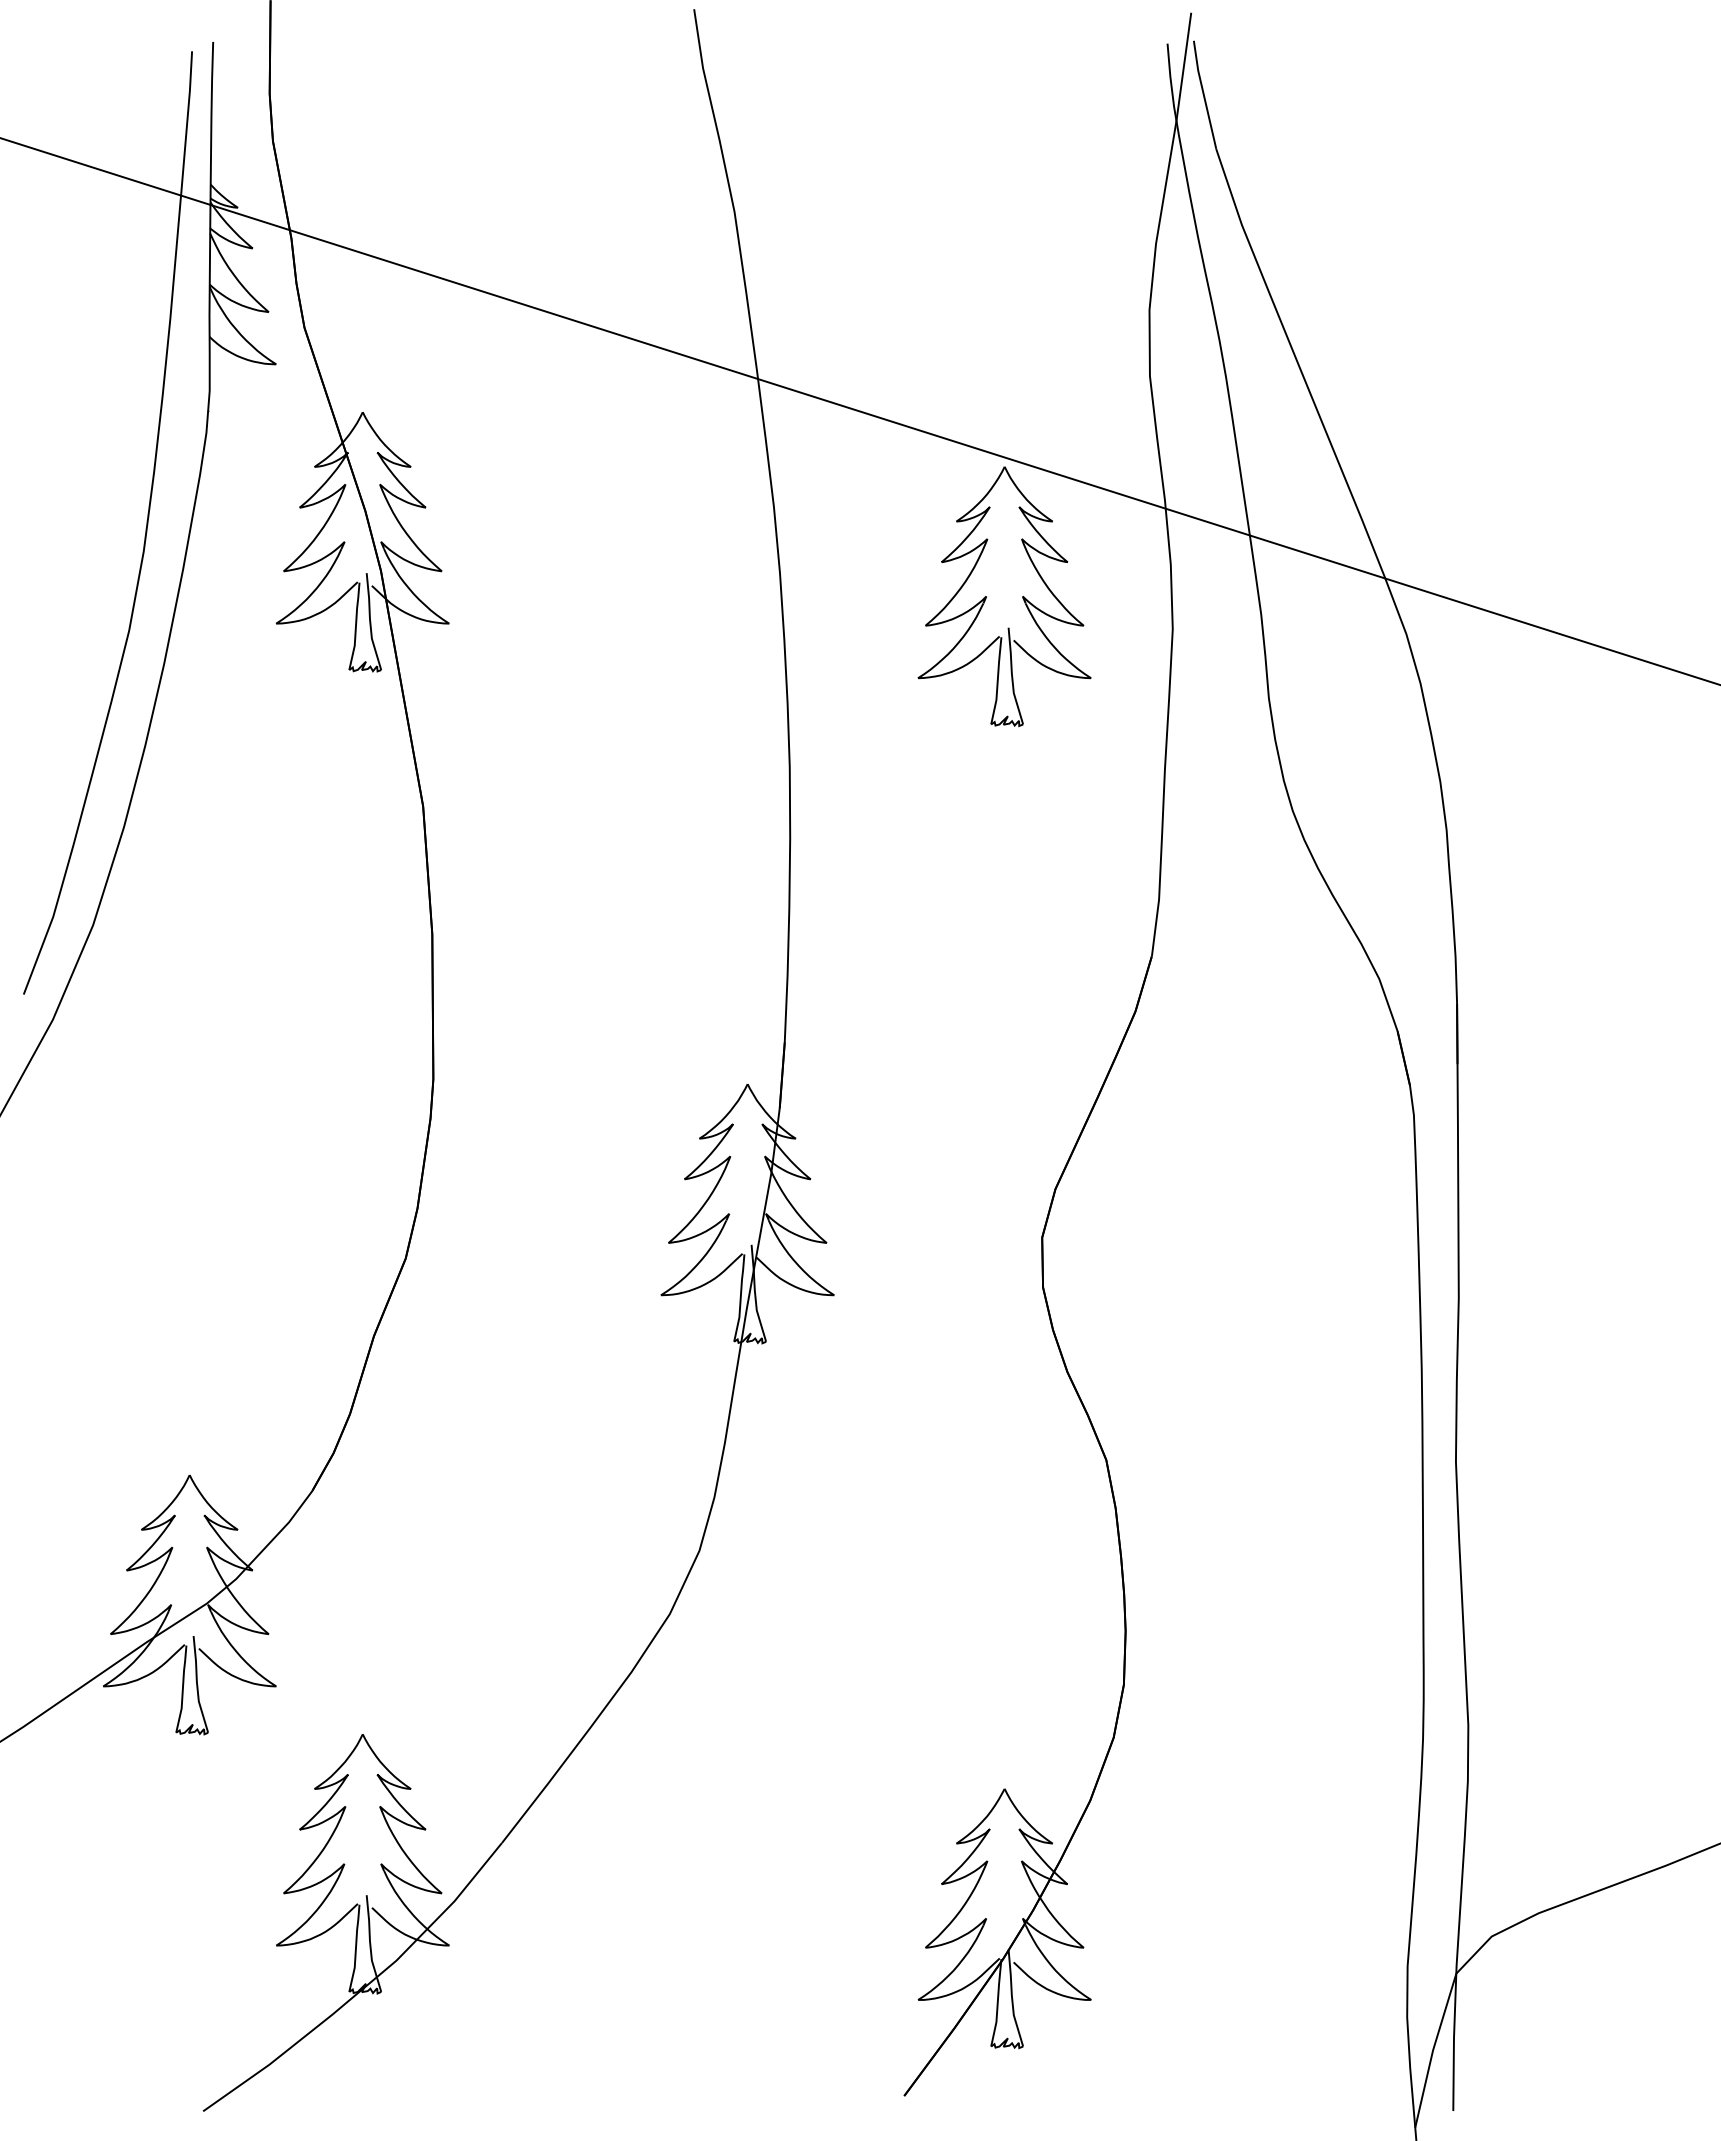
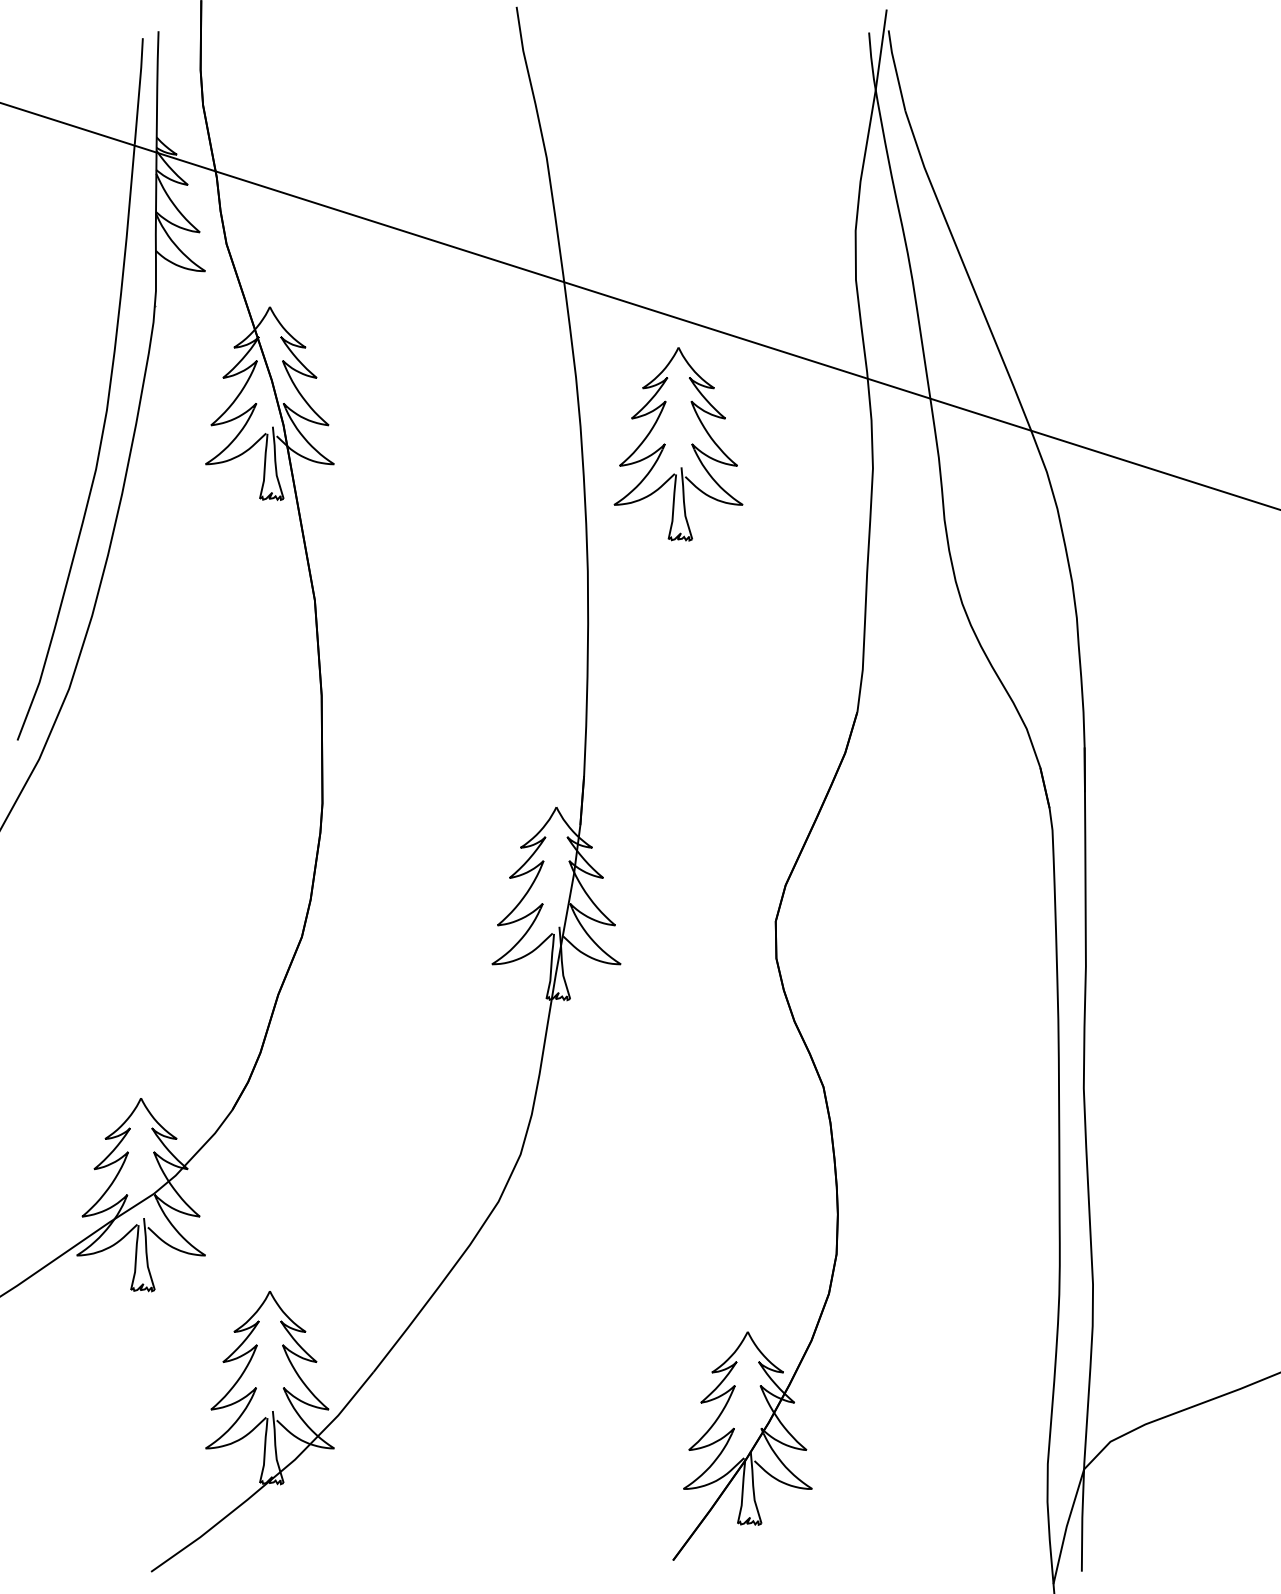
part: (986, 596) -> (665, 444), moved

